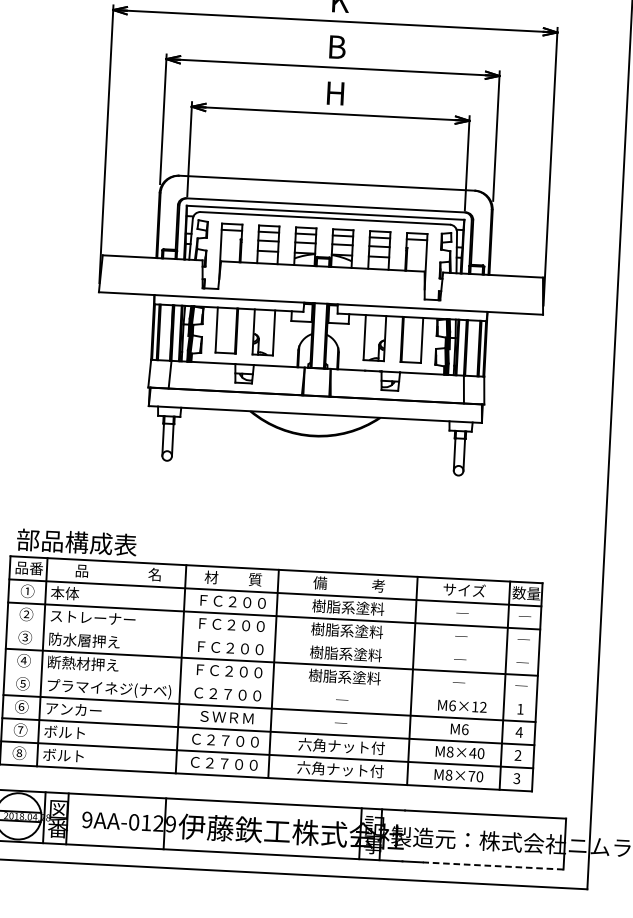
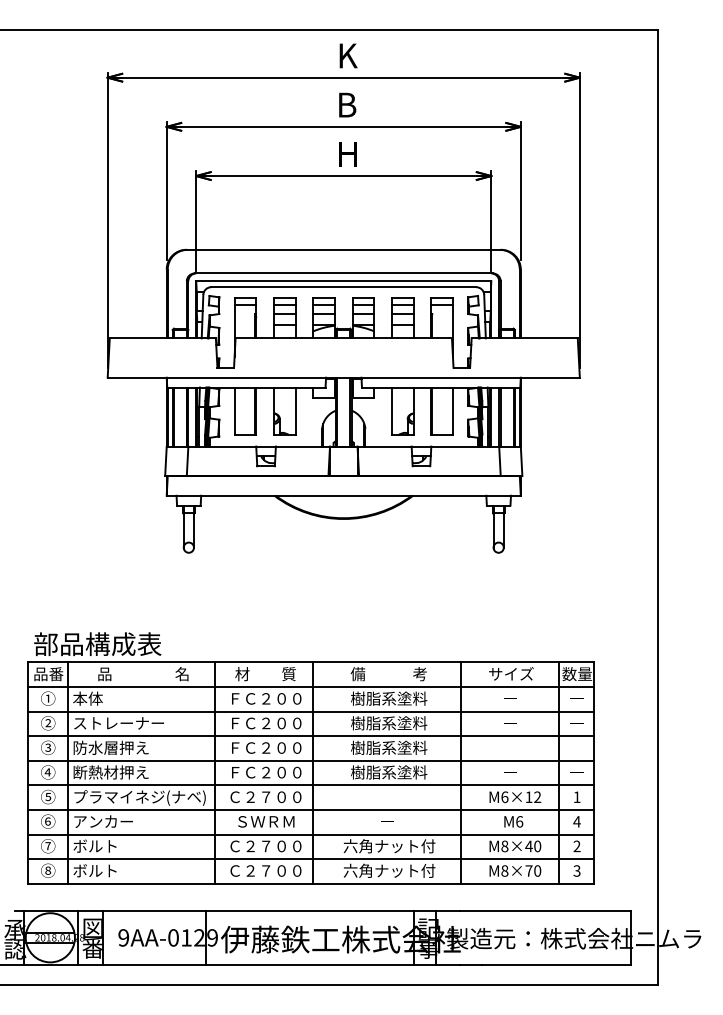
line: (272, 639) -> (310, 736), added
line: (270, 685) -> (310, 785), added
line: (493, 865) -> (556, 964), dashed -> solid

